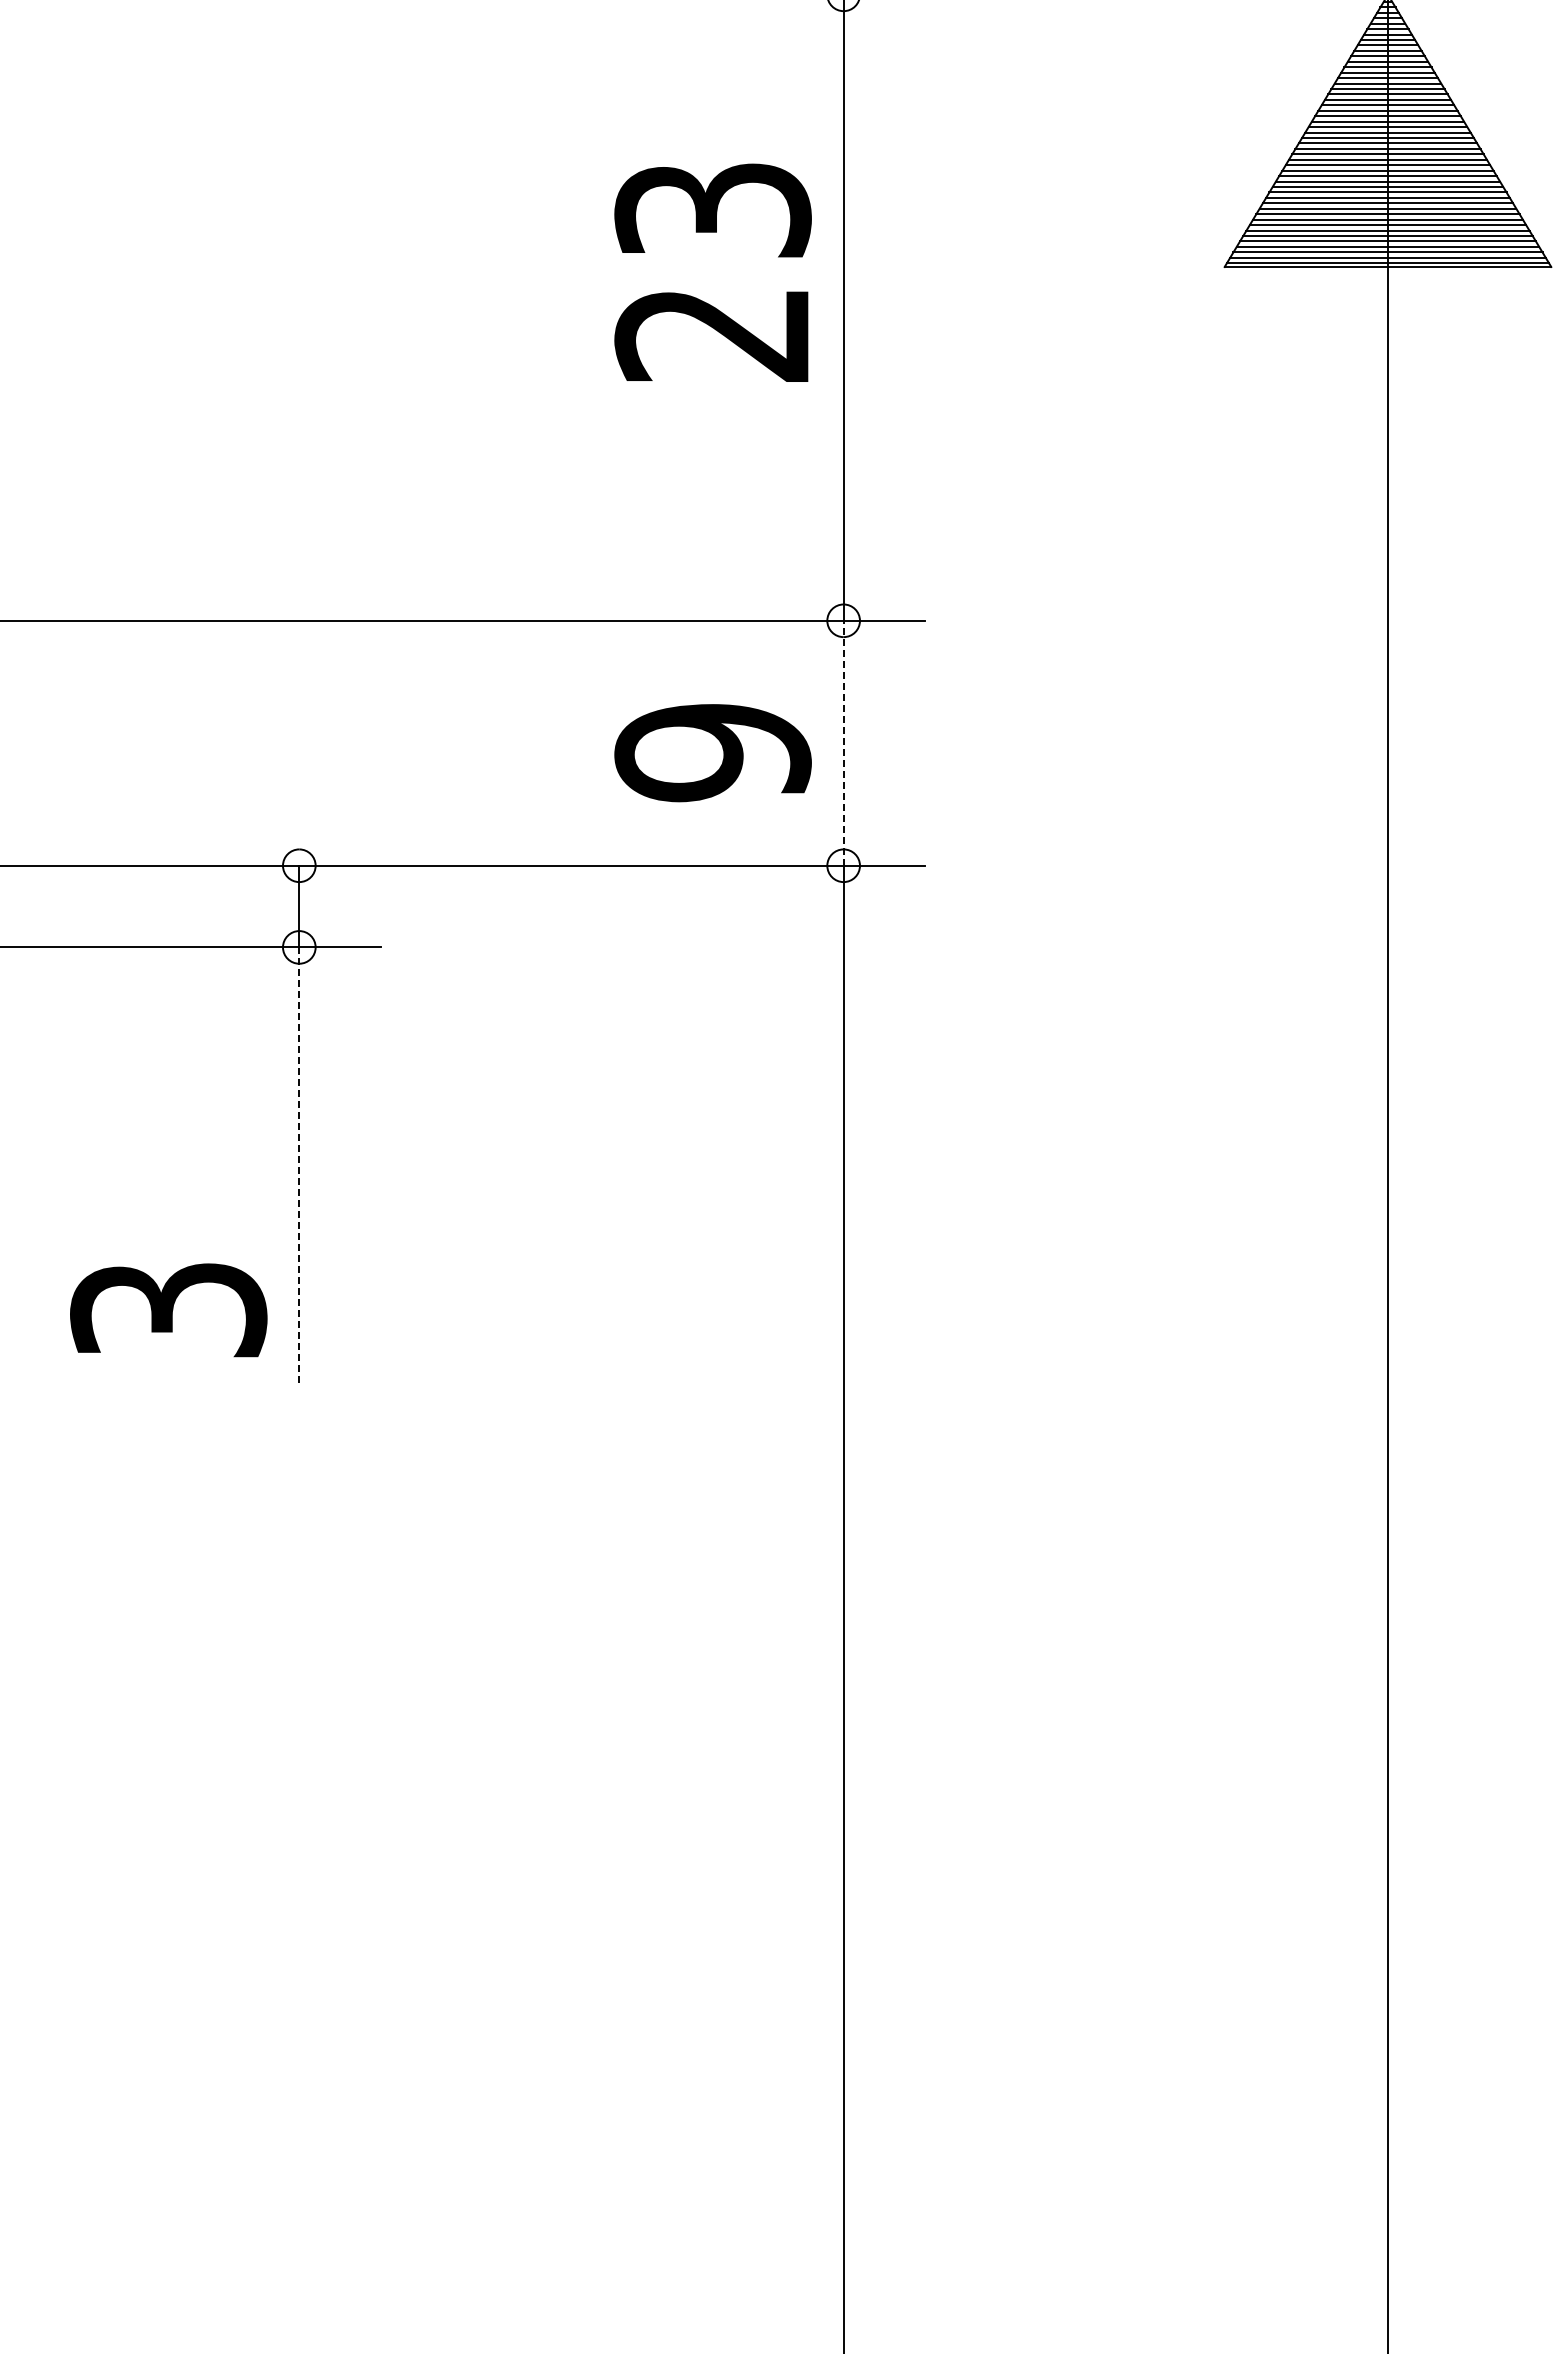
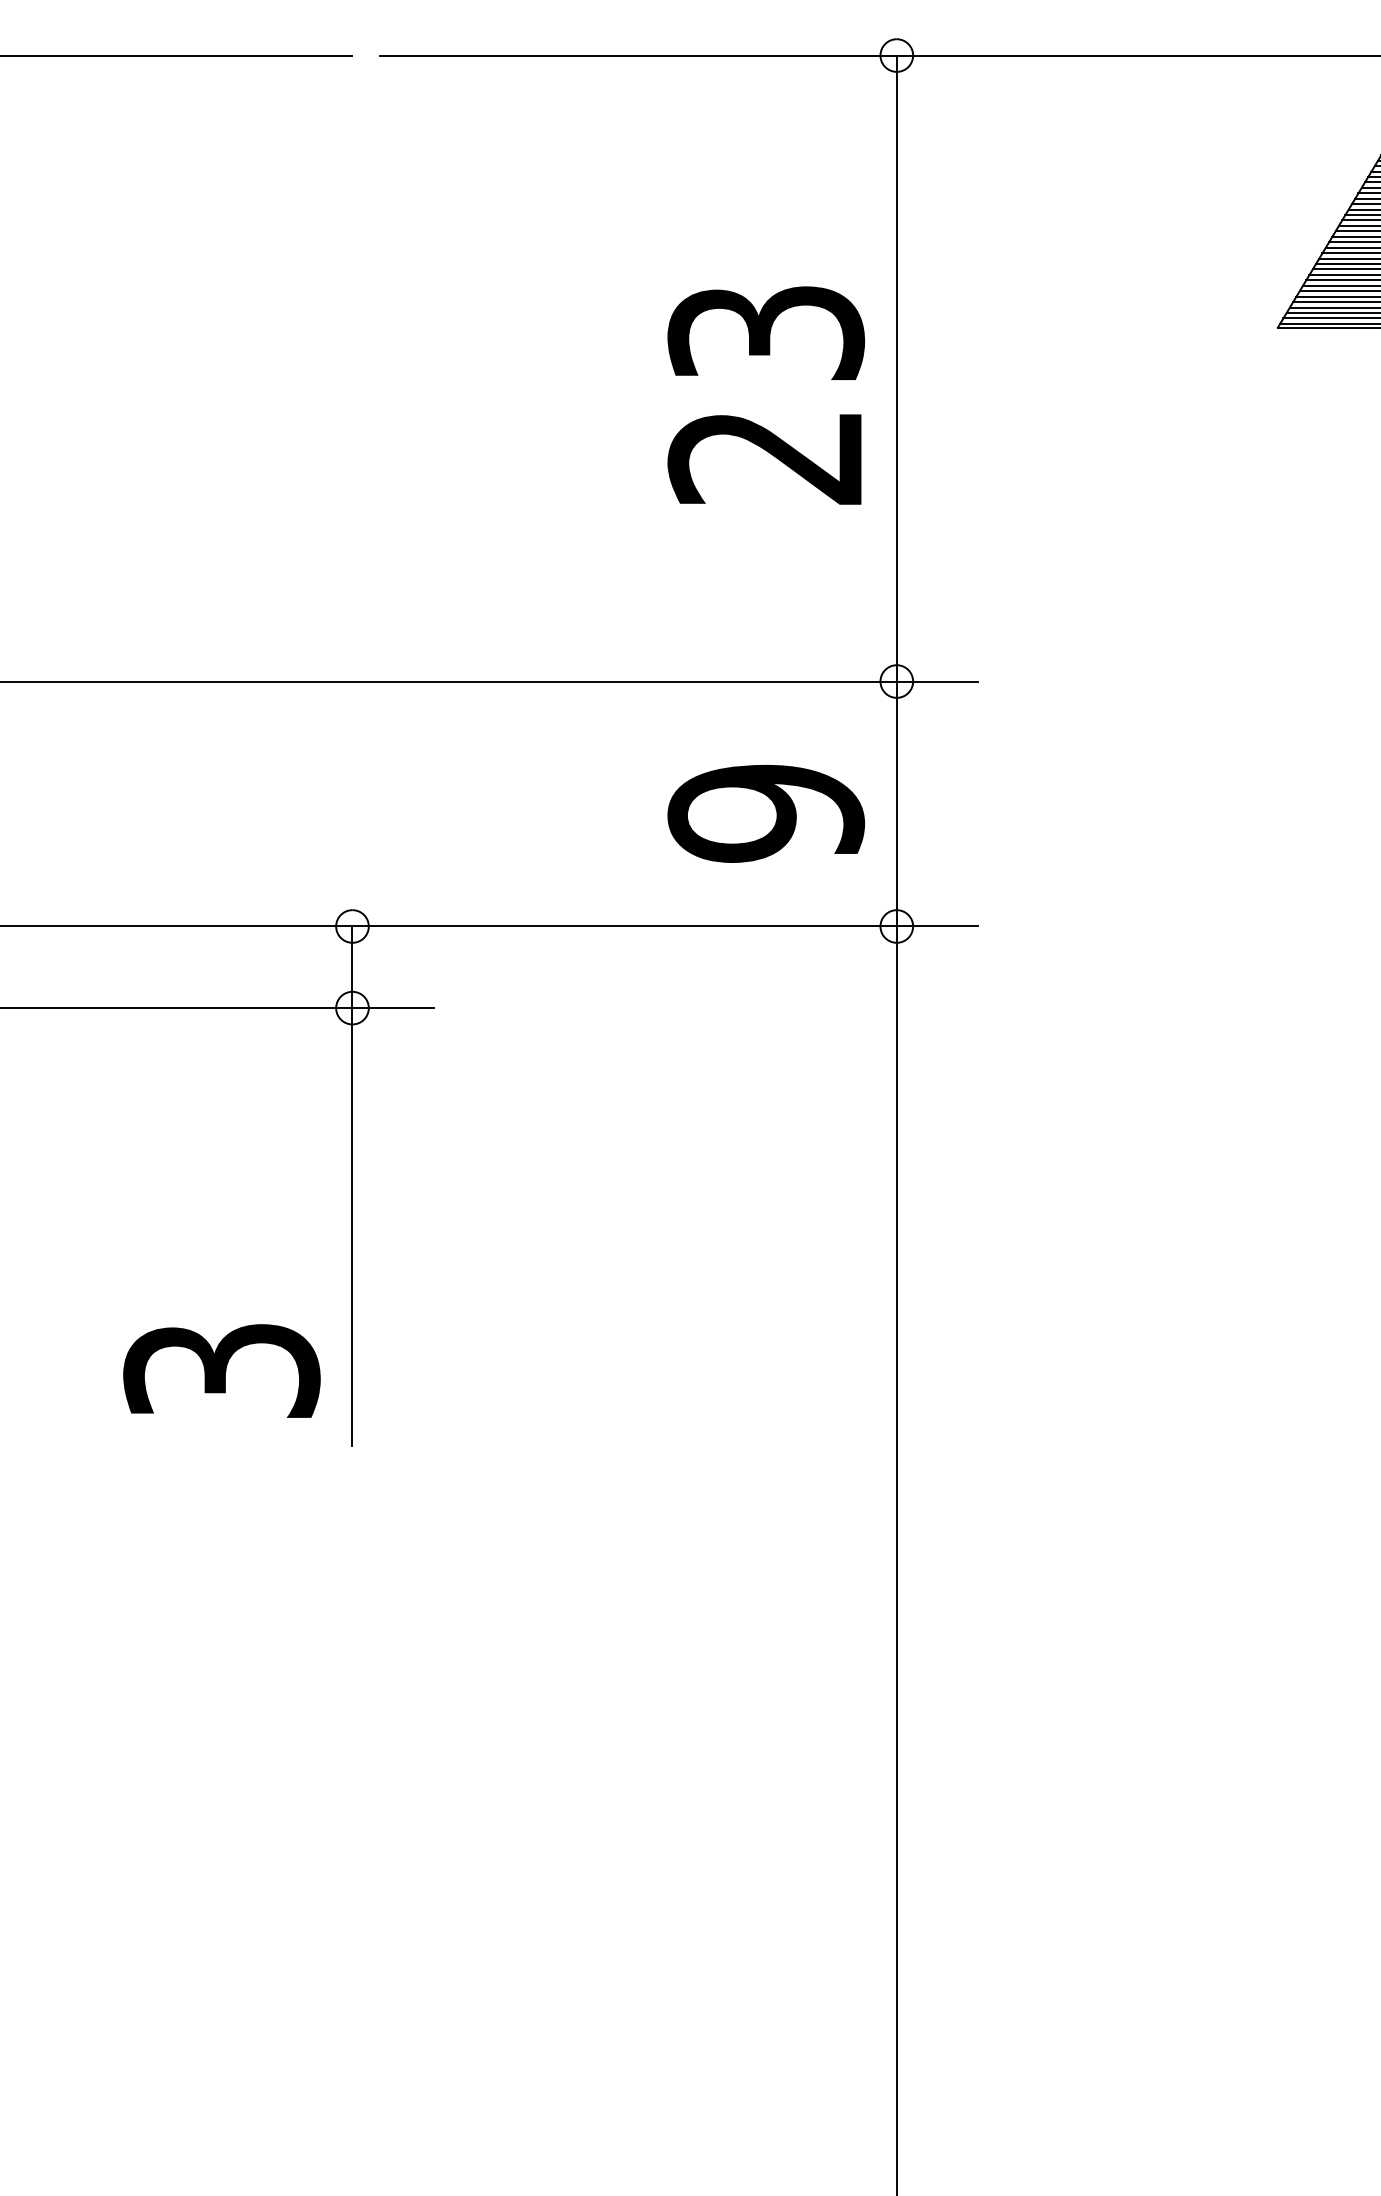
text: (712, 272) -> (765, 395), moved
line: (843, 742) -> (896, 803), dashed -> solid
line: (299, 1166) -> (352, 1227), dashed -> solid

